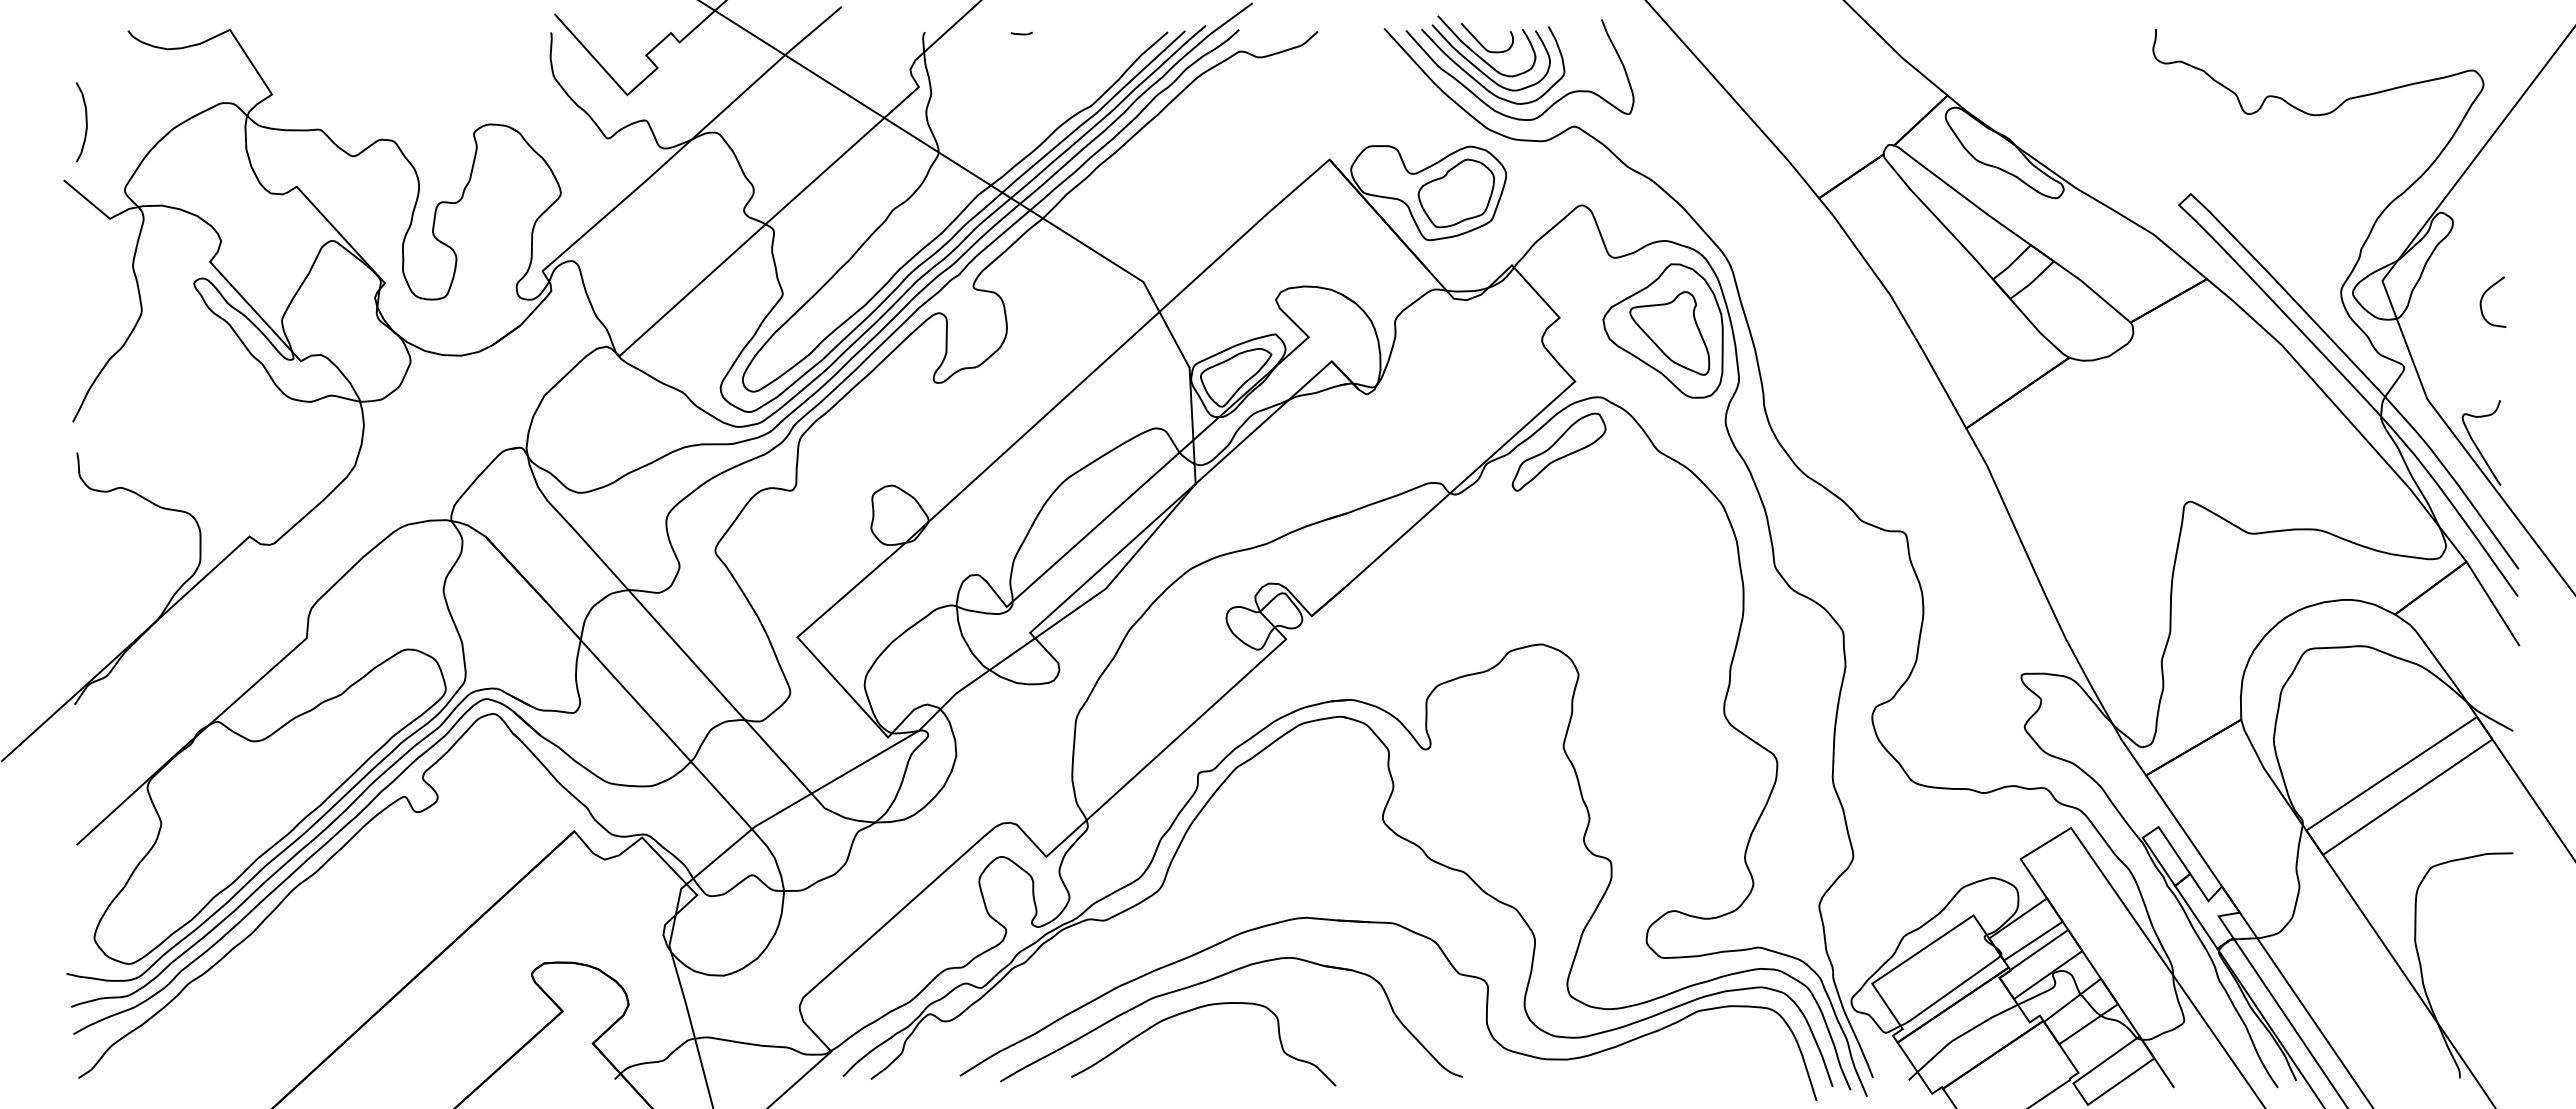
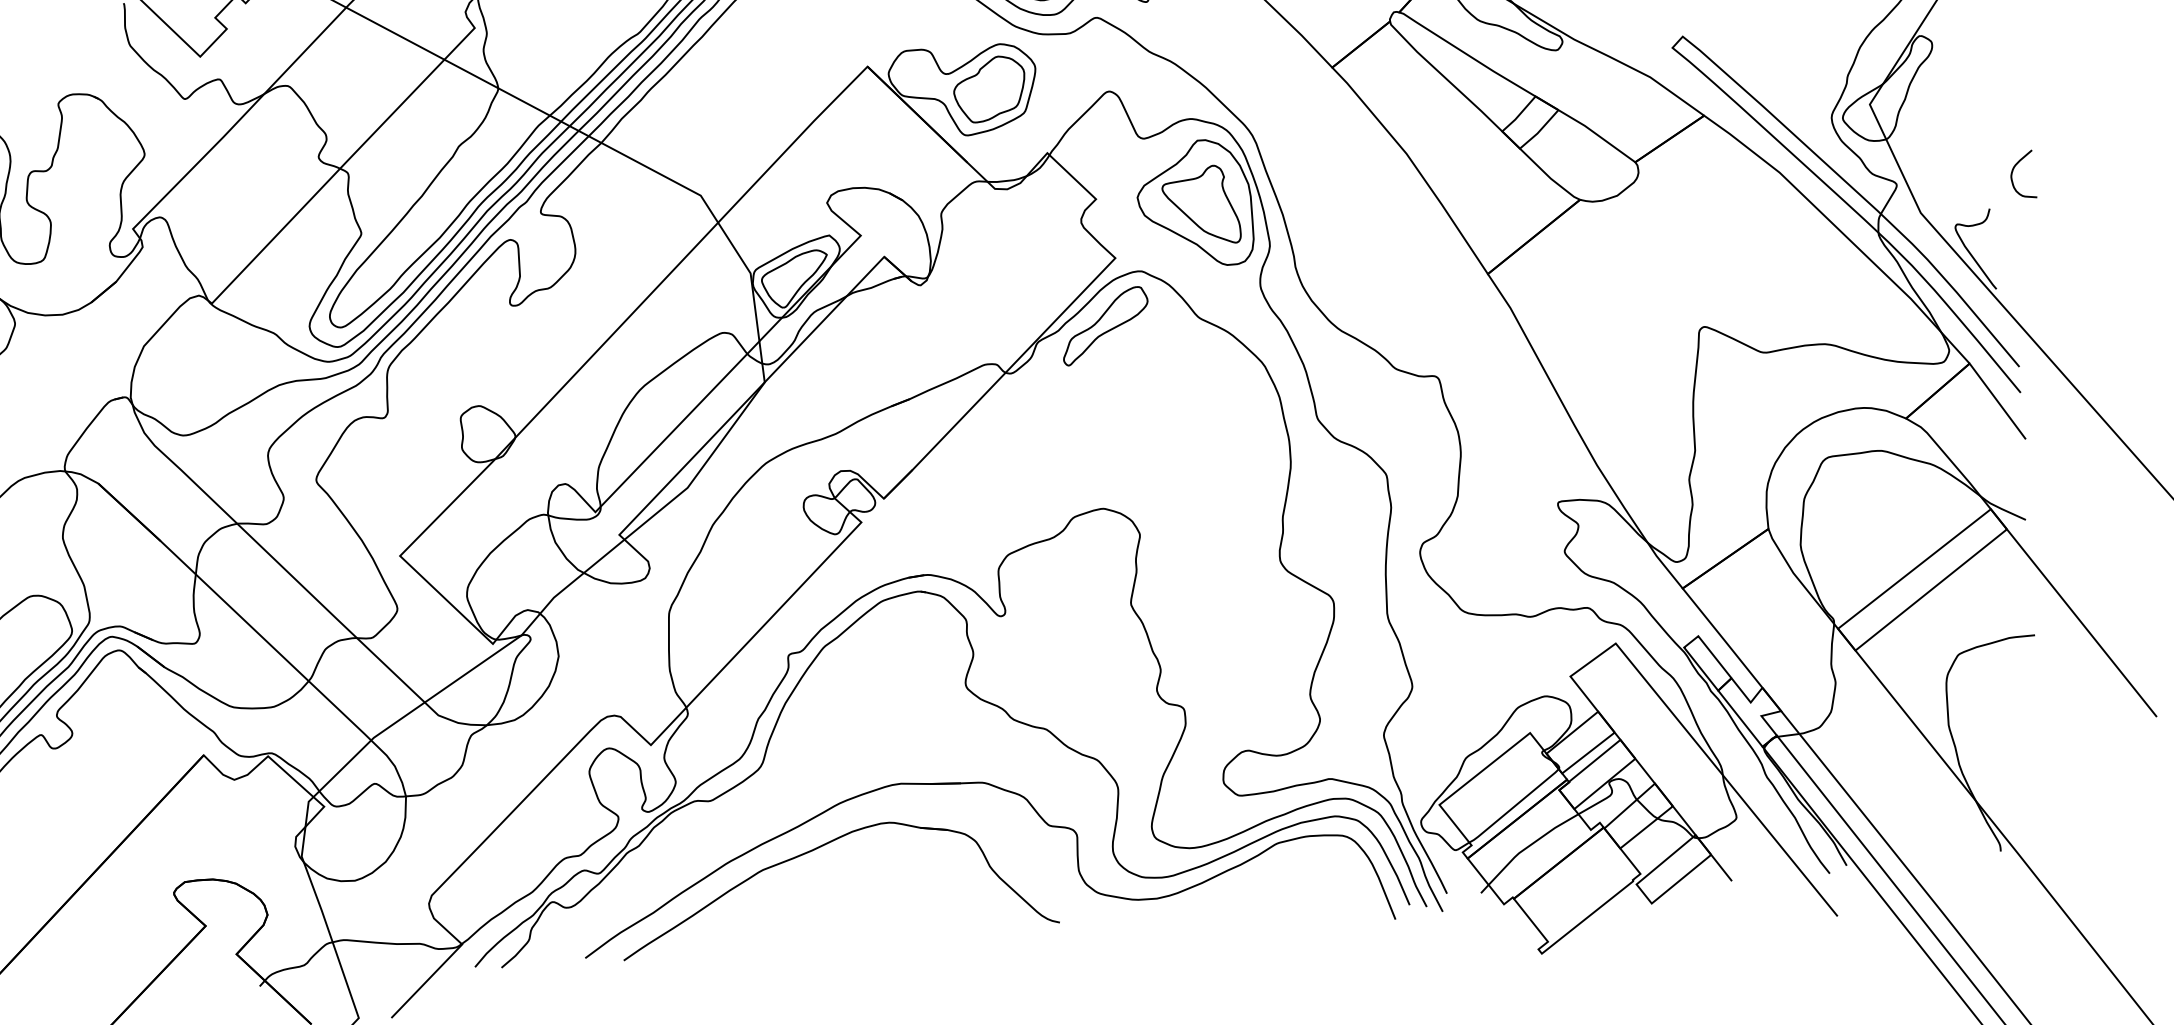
curve: (2483, 297) -> (2013, 171), moved
curve: (1193, 1010) -> (800, 879), removed

